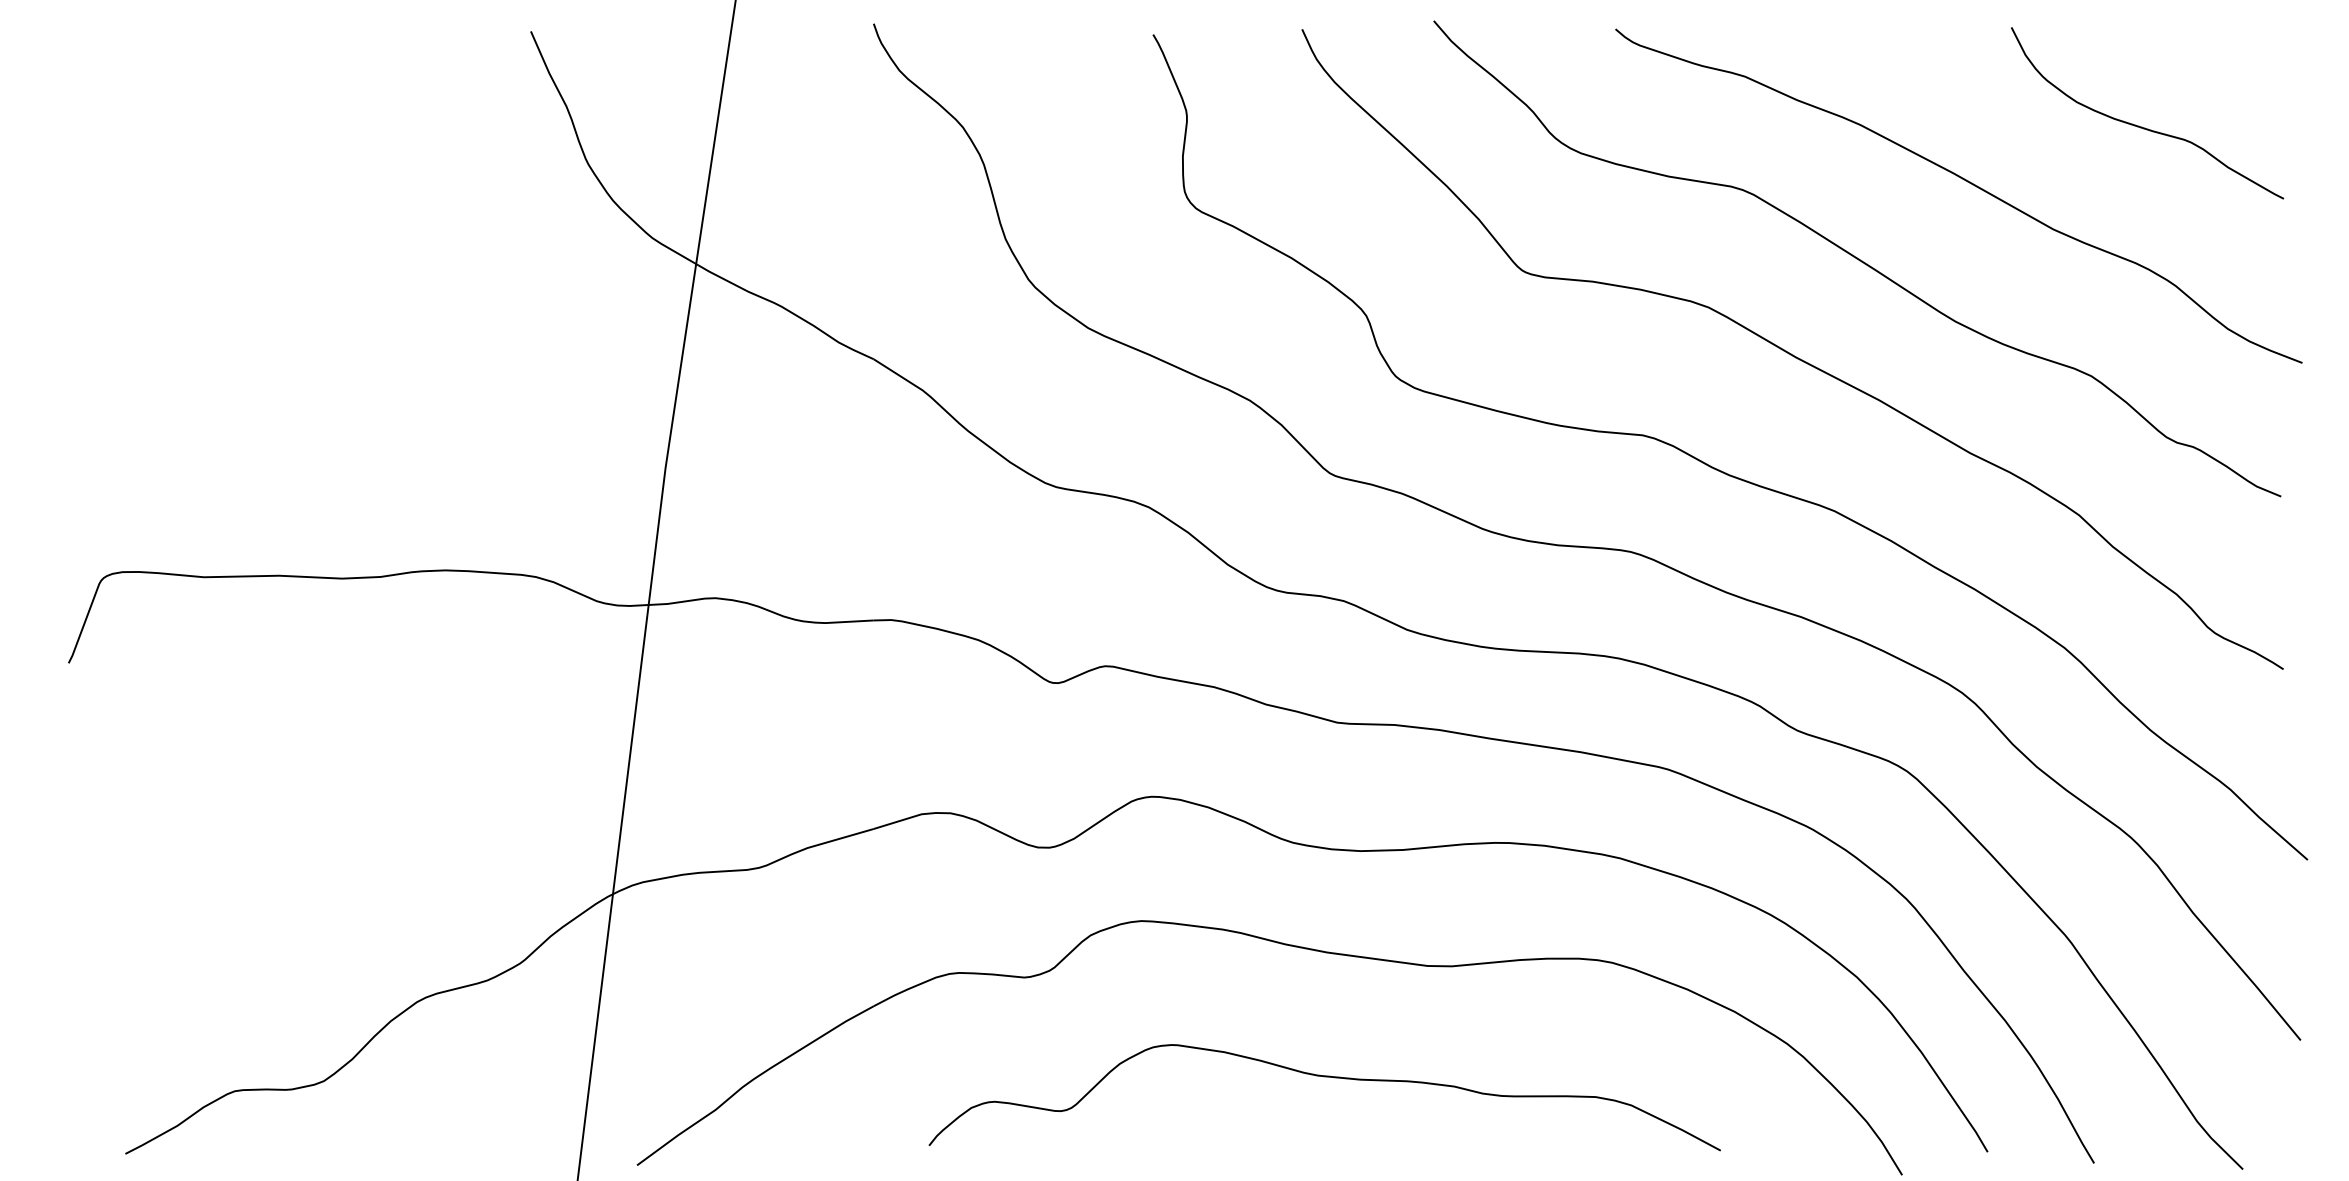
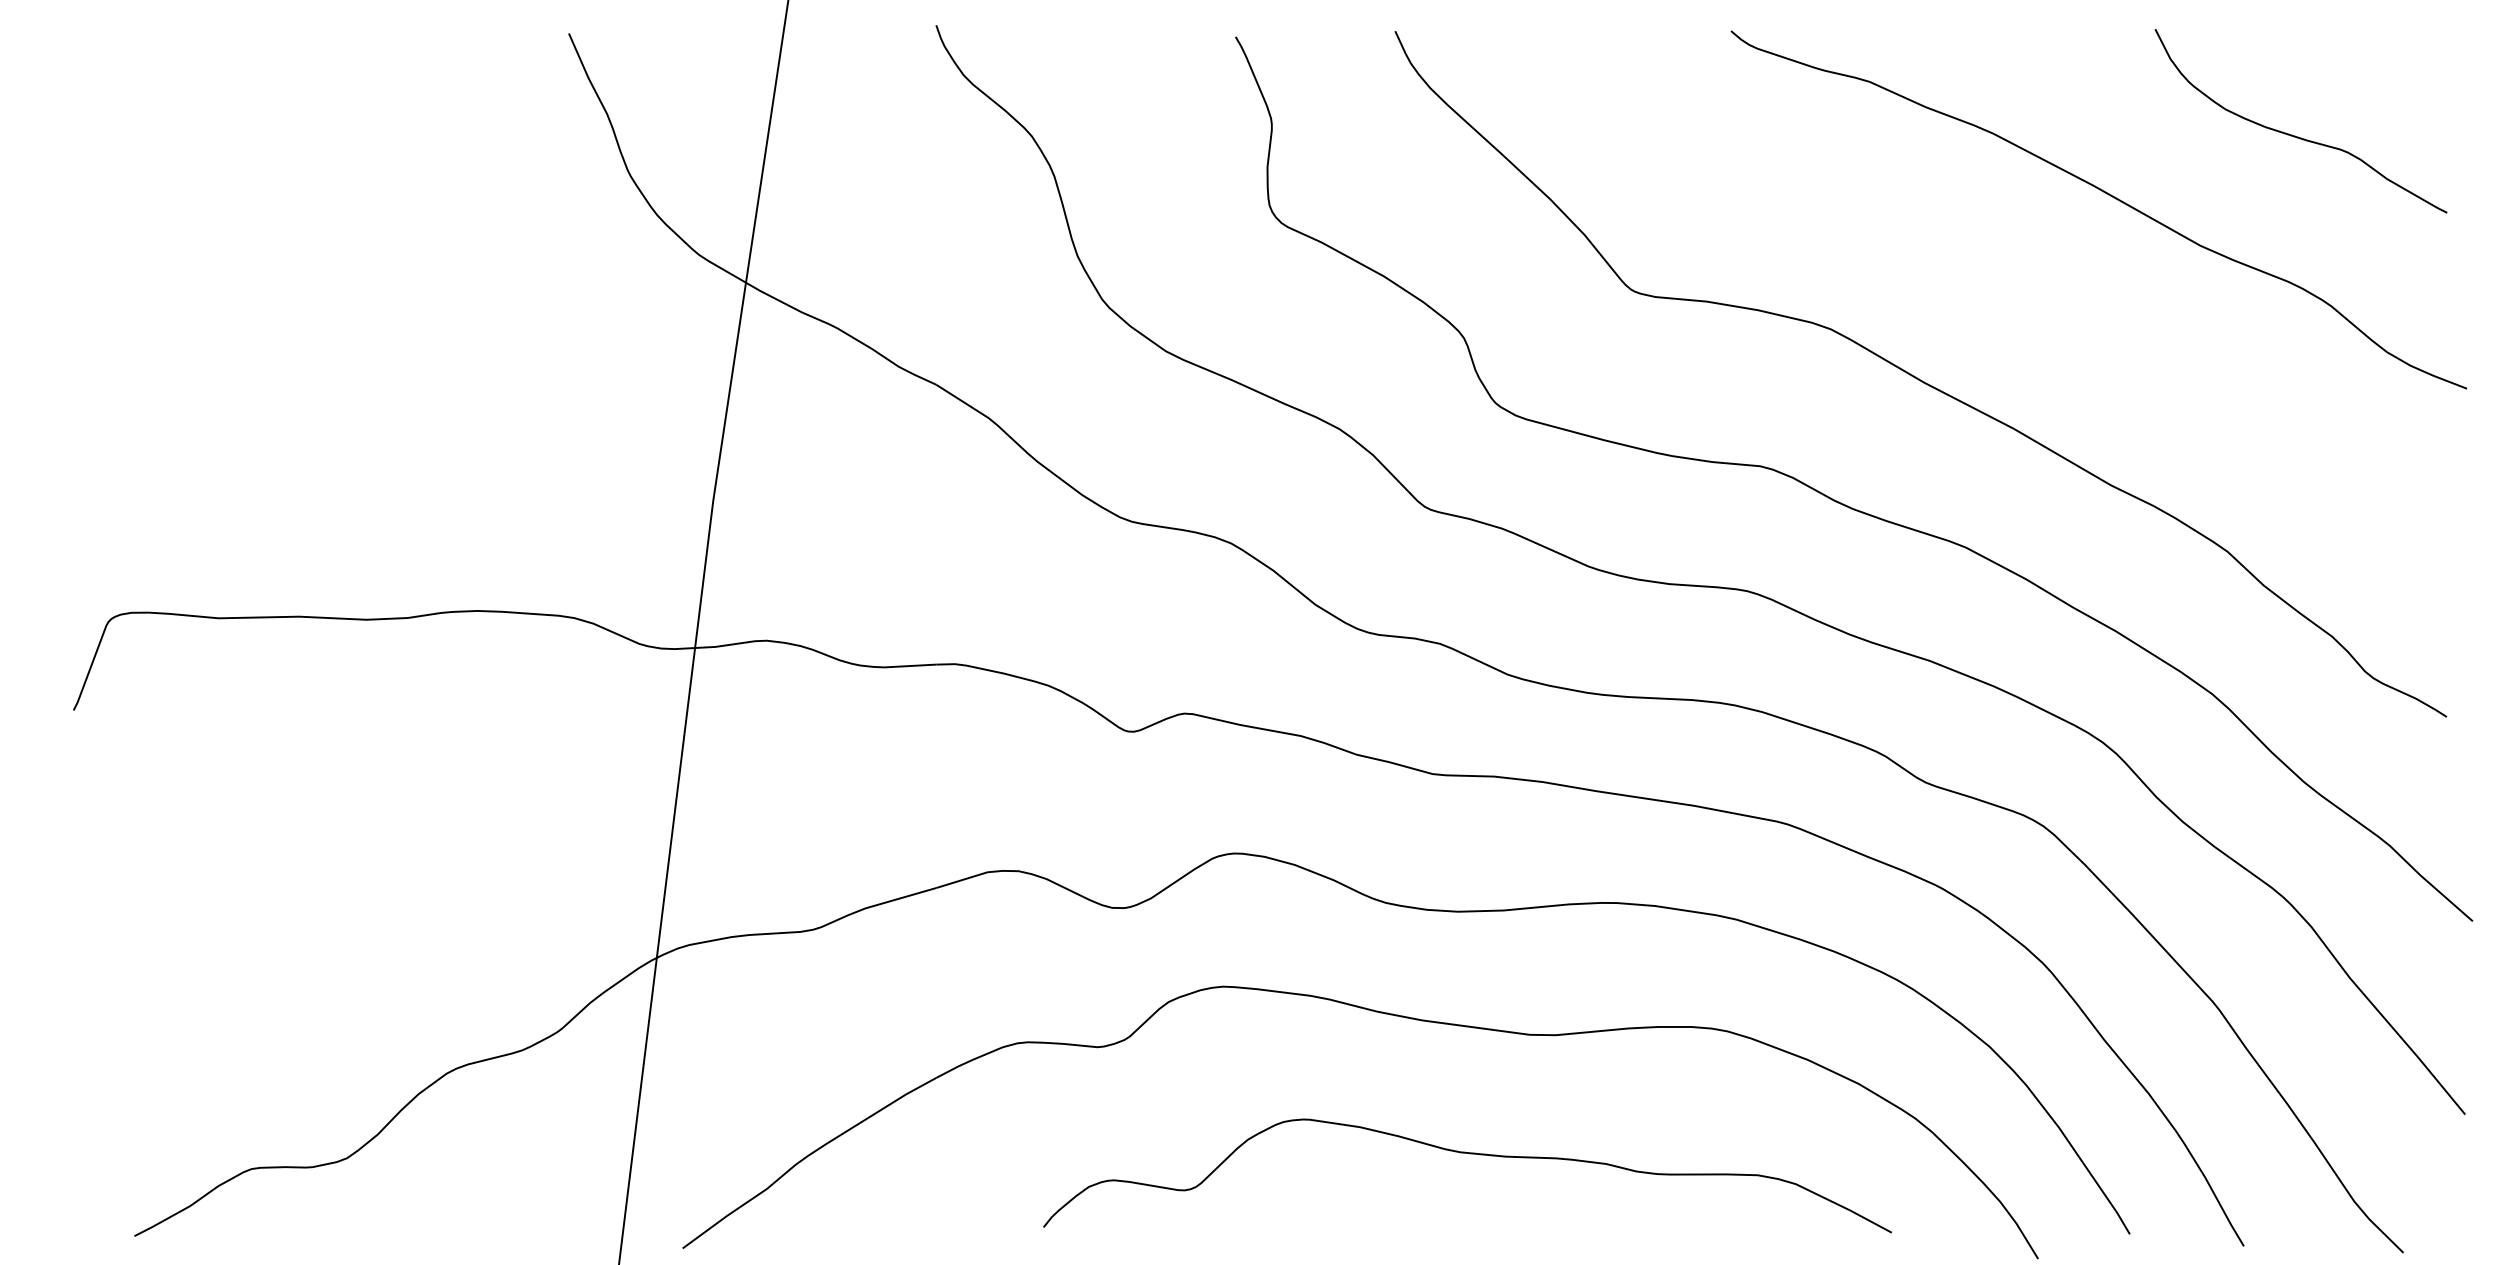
curve: (1857, 259) -> (1990, 277), removed
curve: (1326, 1077) -> (1469, 1154), moved

